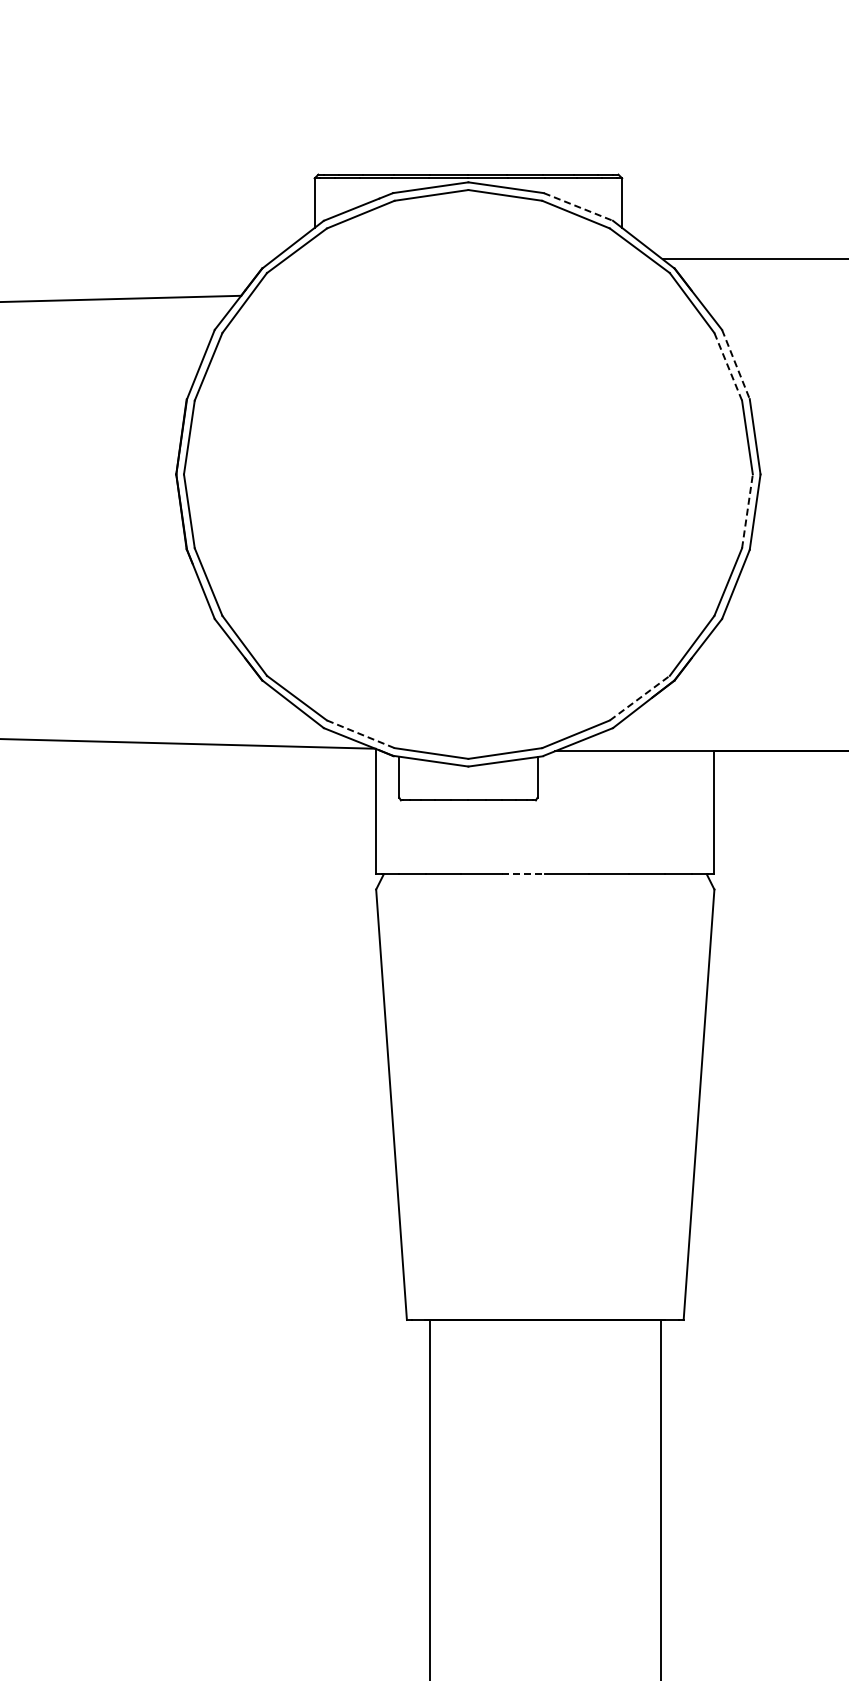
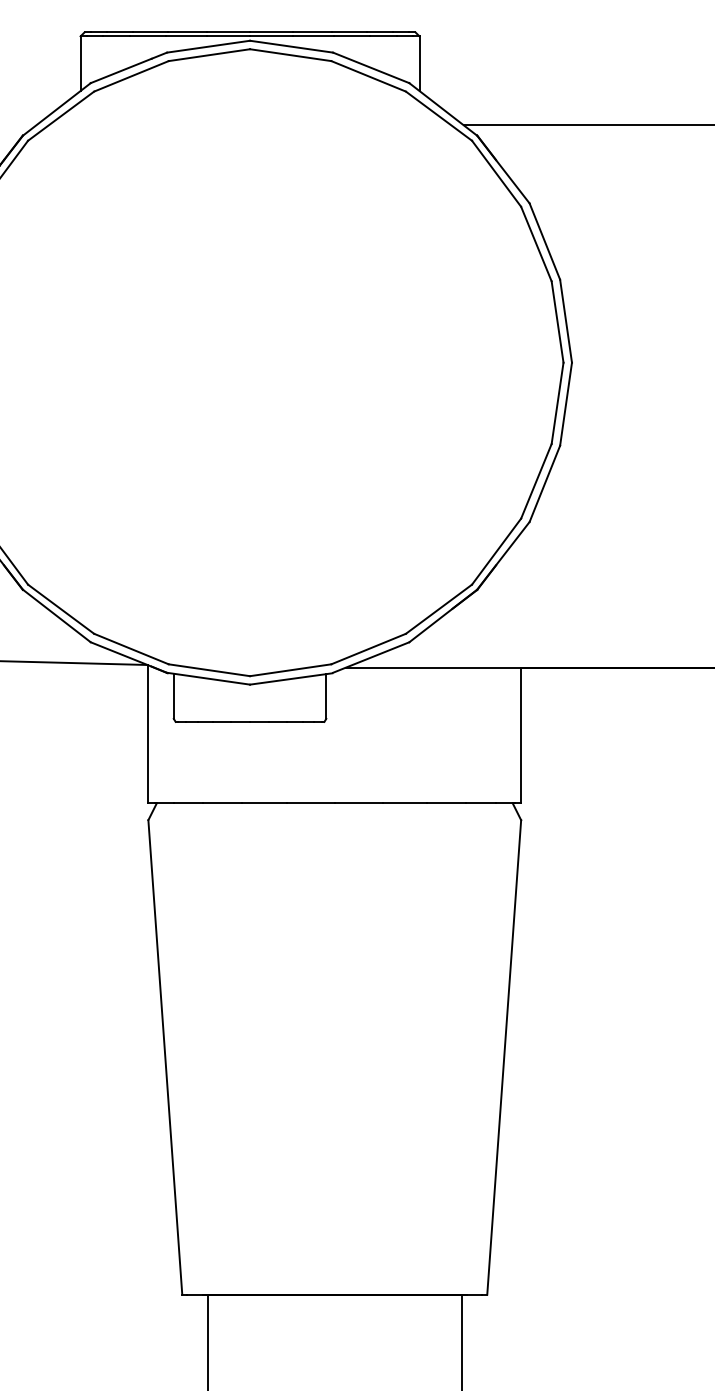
line: (578, 207) -> (371, 68), dashed -> solid
line: (736, 364) -> (545, 241), dashed -> solid
line: (728, 366) -> (536, 243), dashed -> solid
line: (747, 510) -> (557, 402), dashed -> solid
line: (640, 697) -> (439, 608), dashed -> solid
line: (360, 734) -> (131, 649), dashed -> solid
line: (523, 874) -> (310, 803), dashed -> solid

